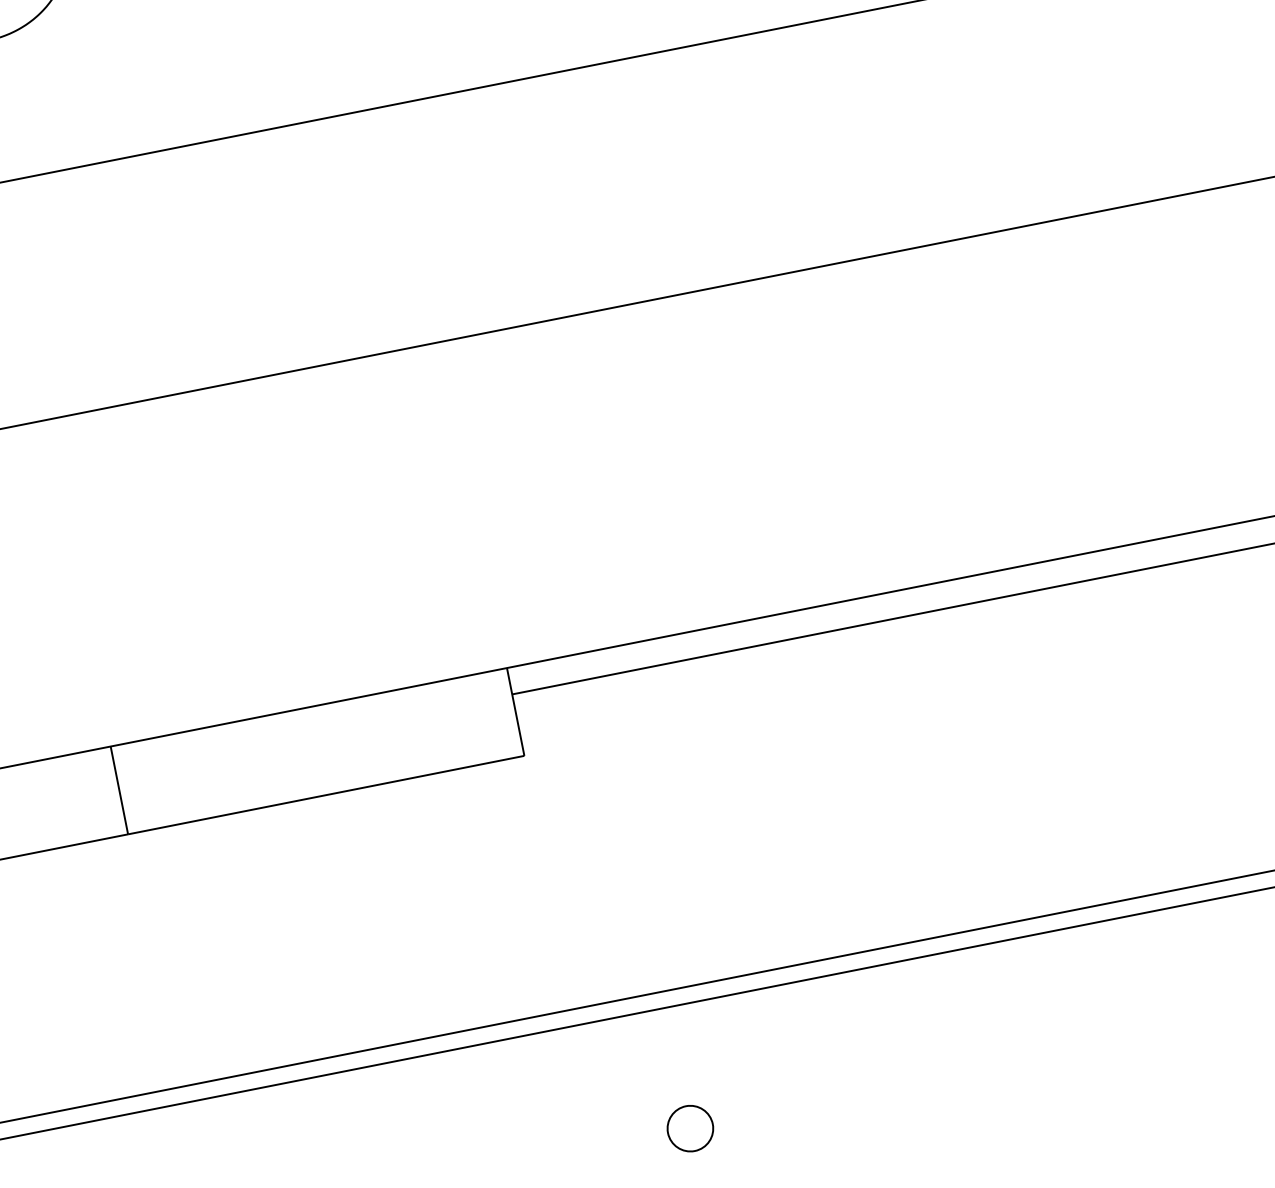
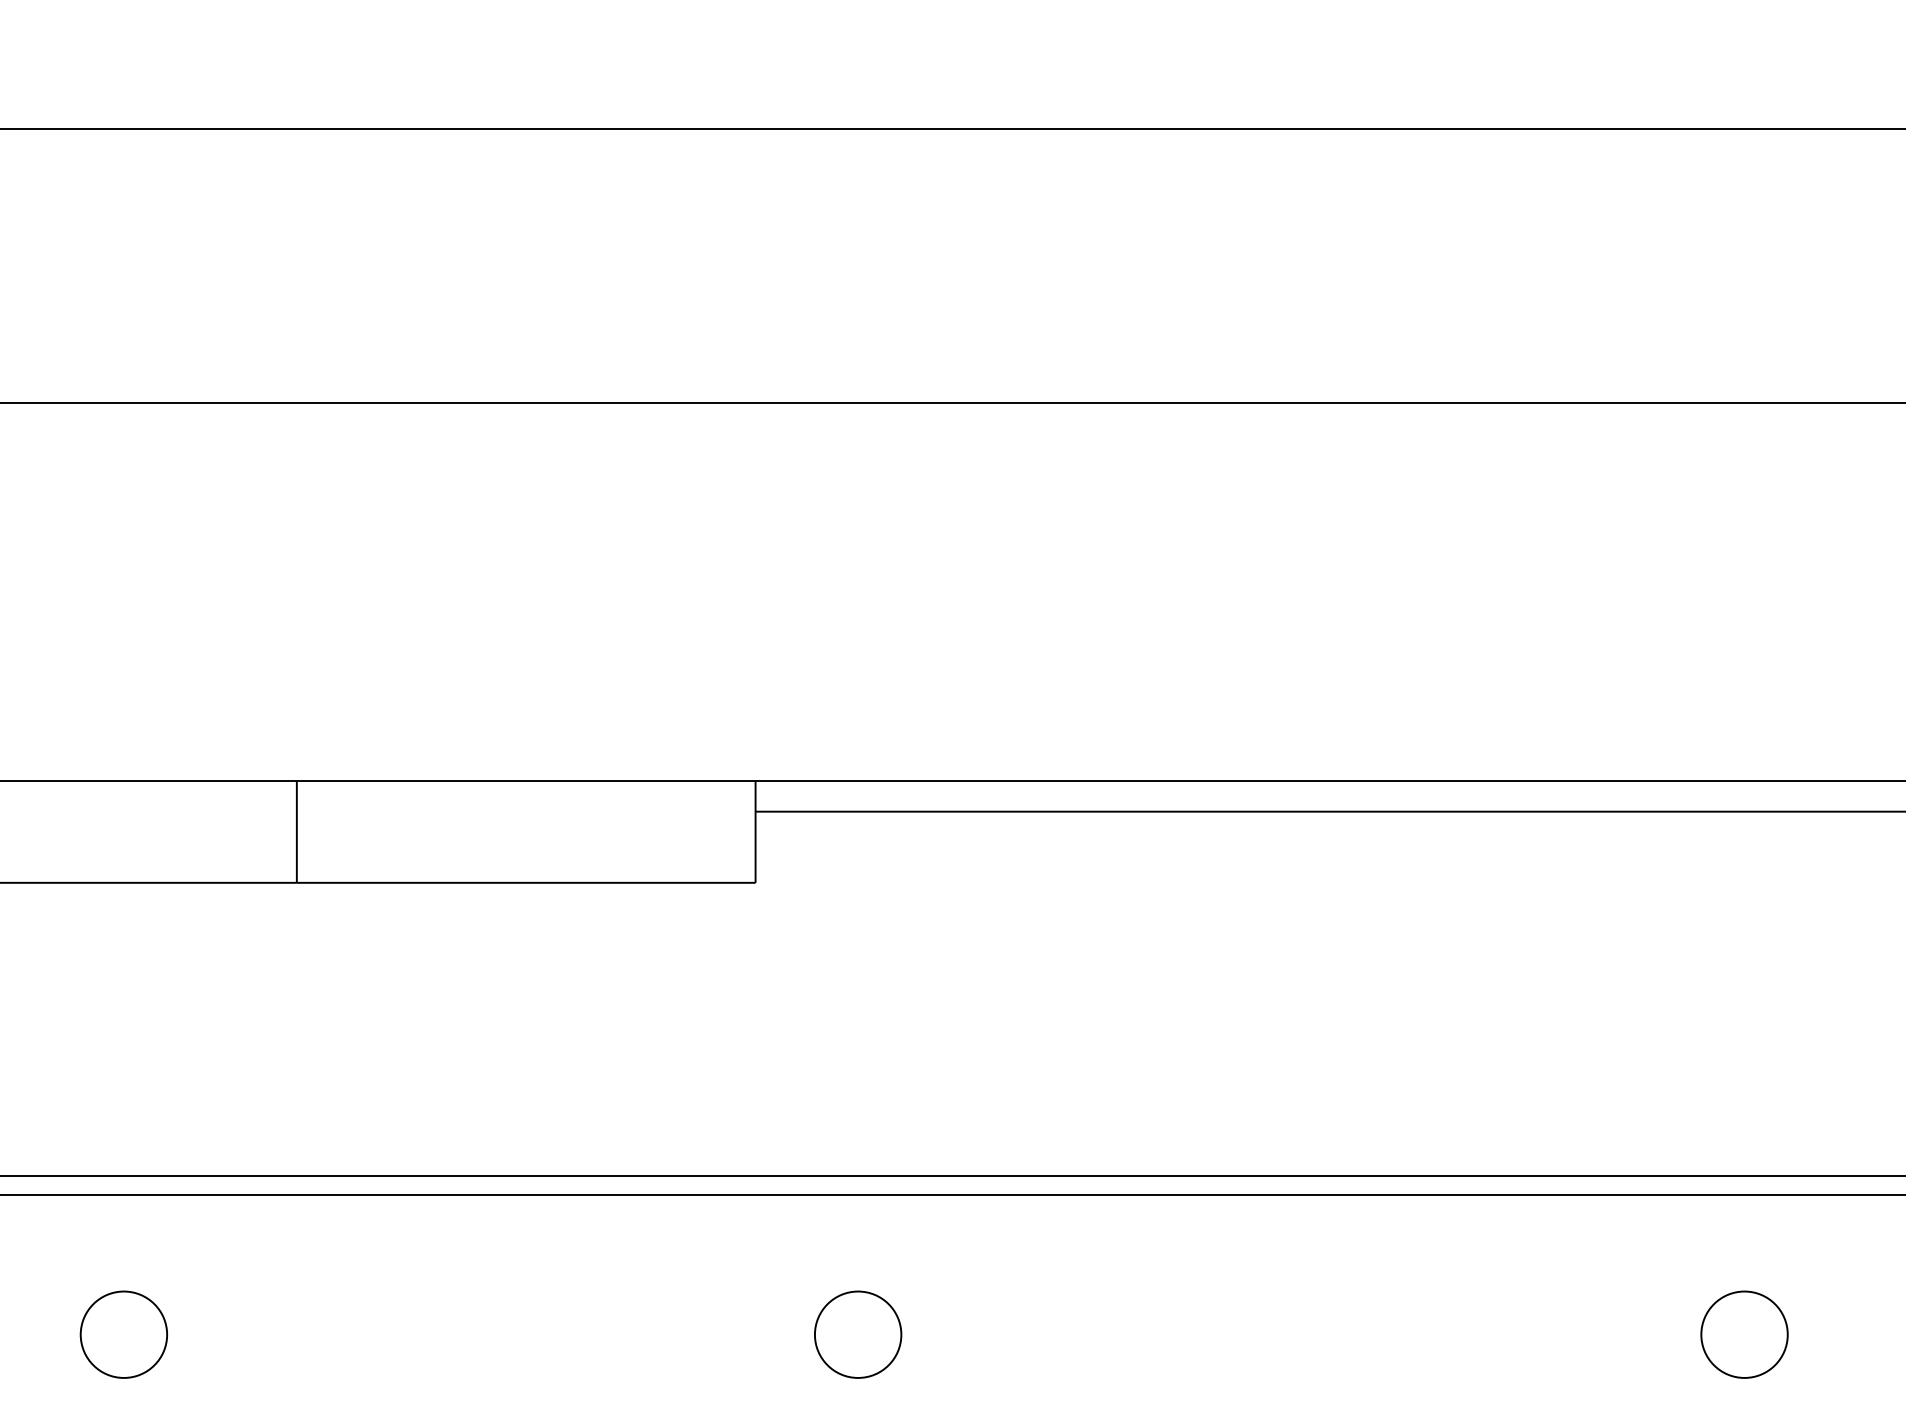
circle: (690, 1128) -> (858, 1334), size x1.67

